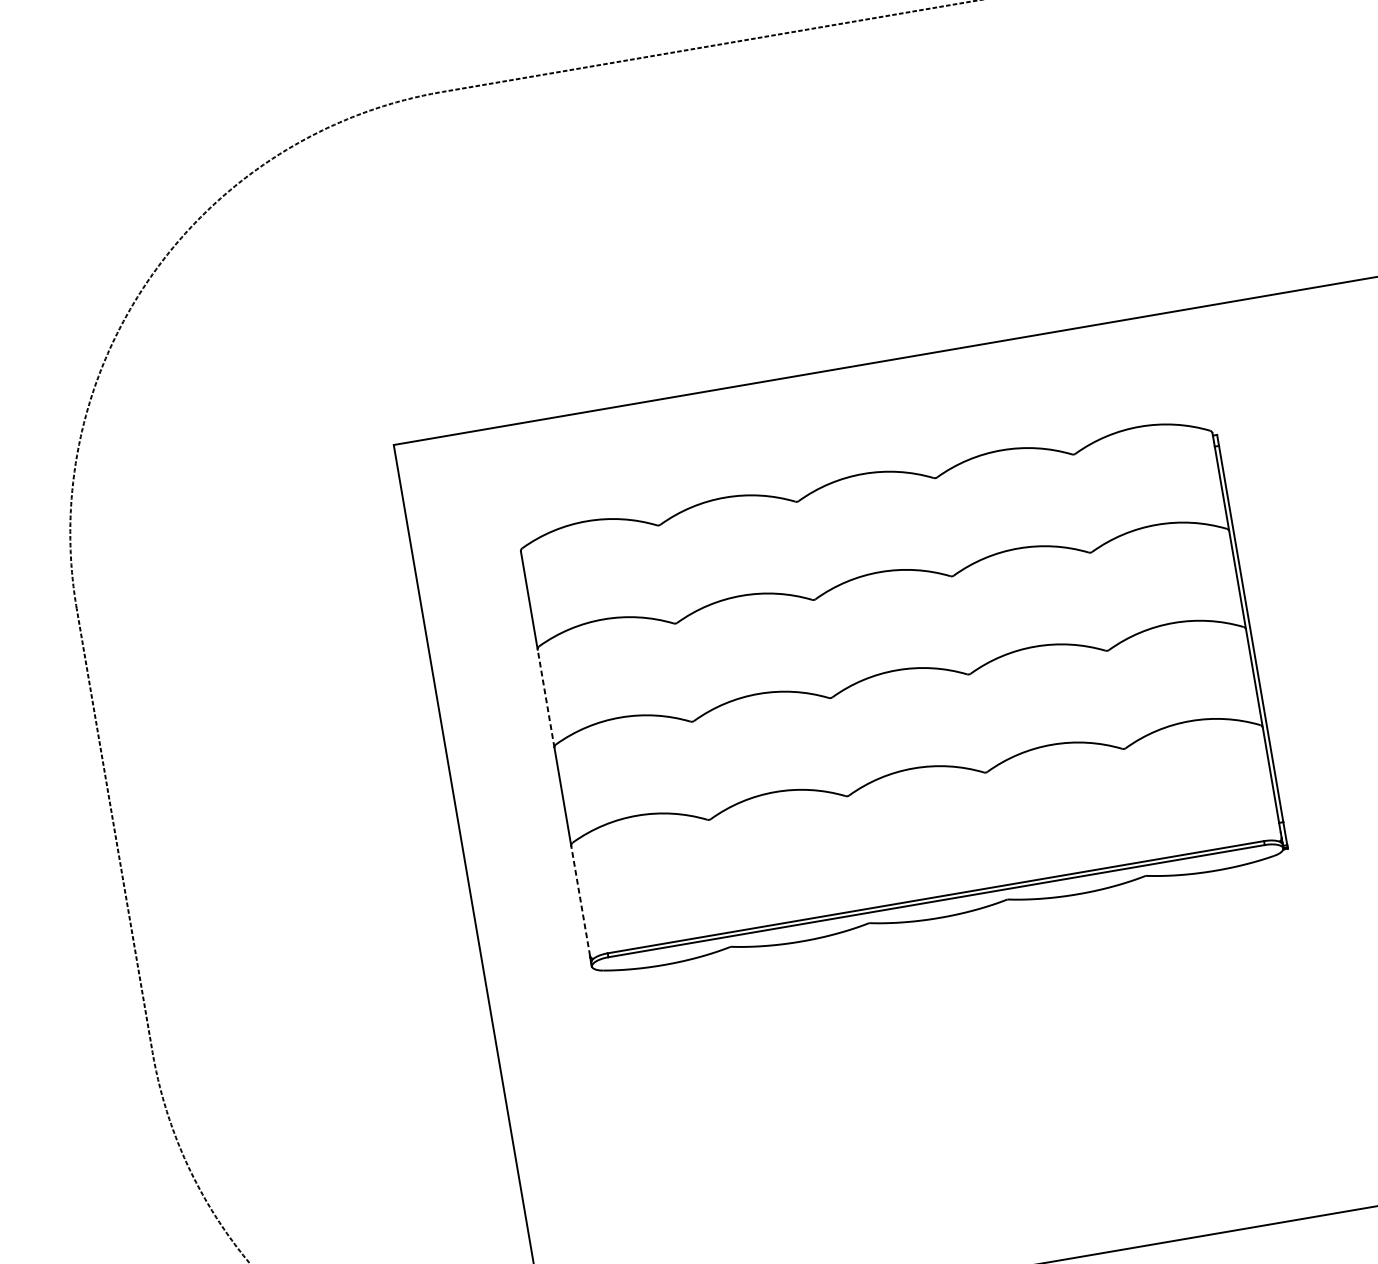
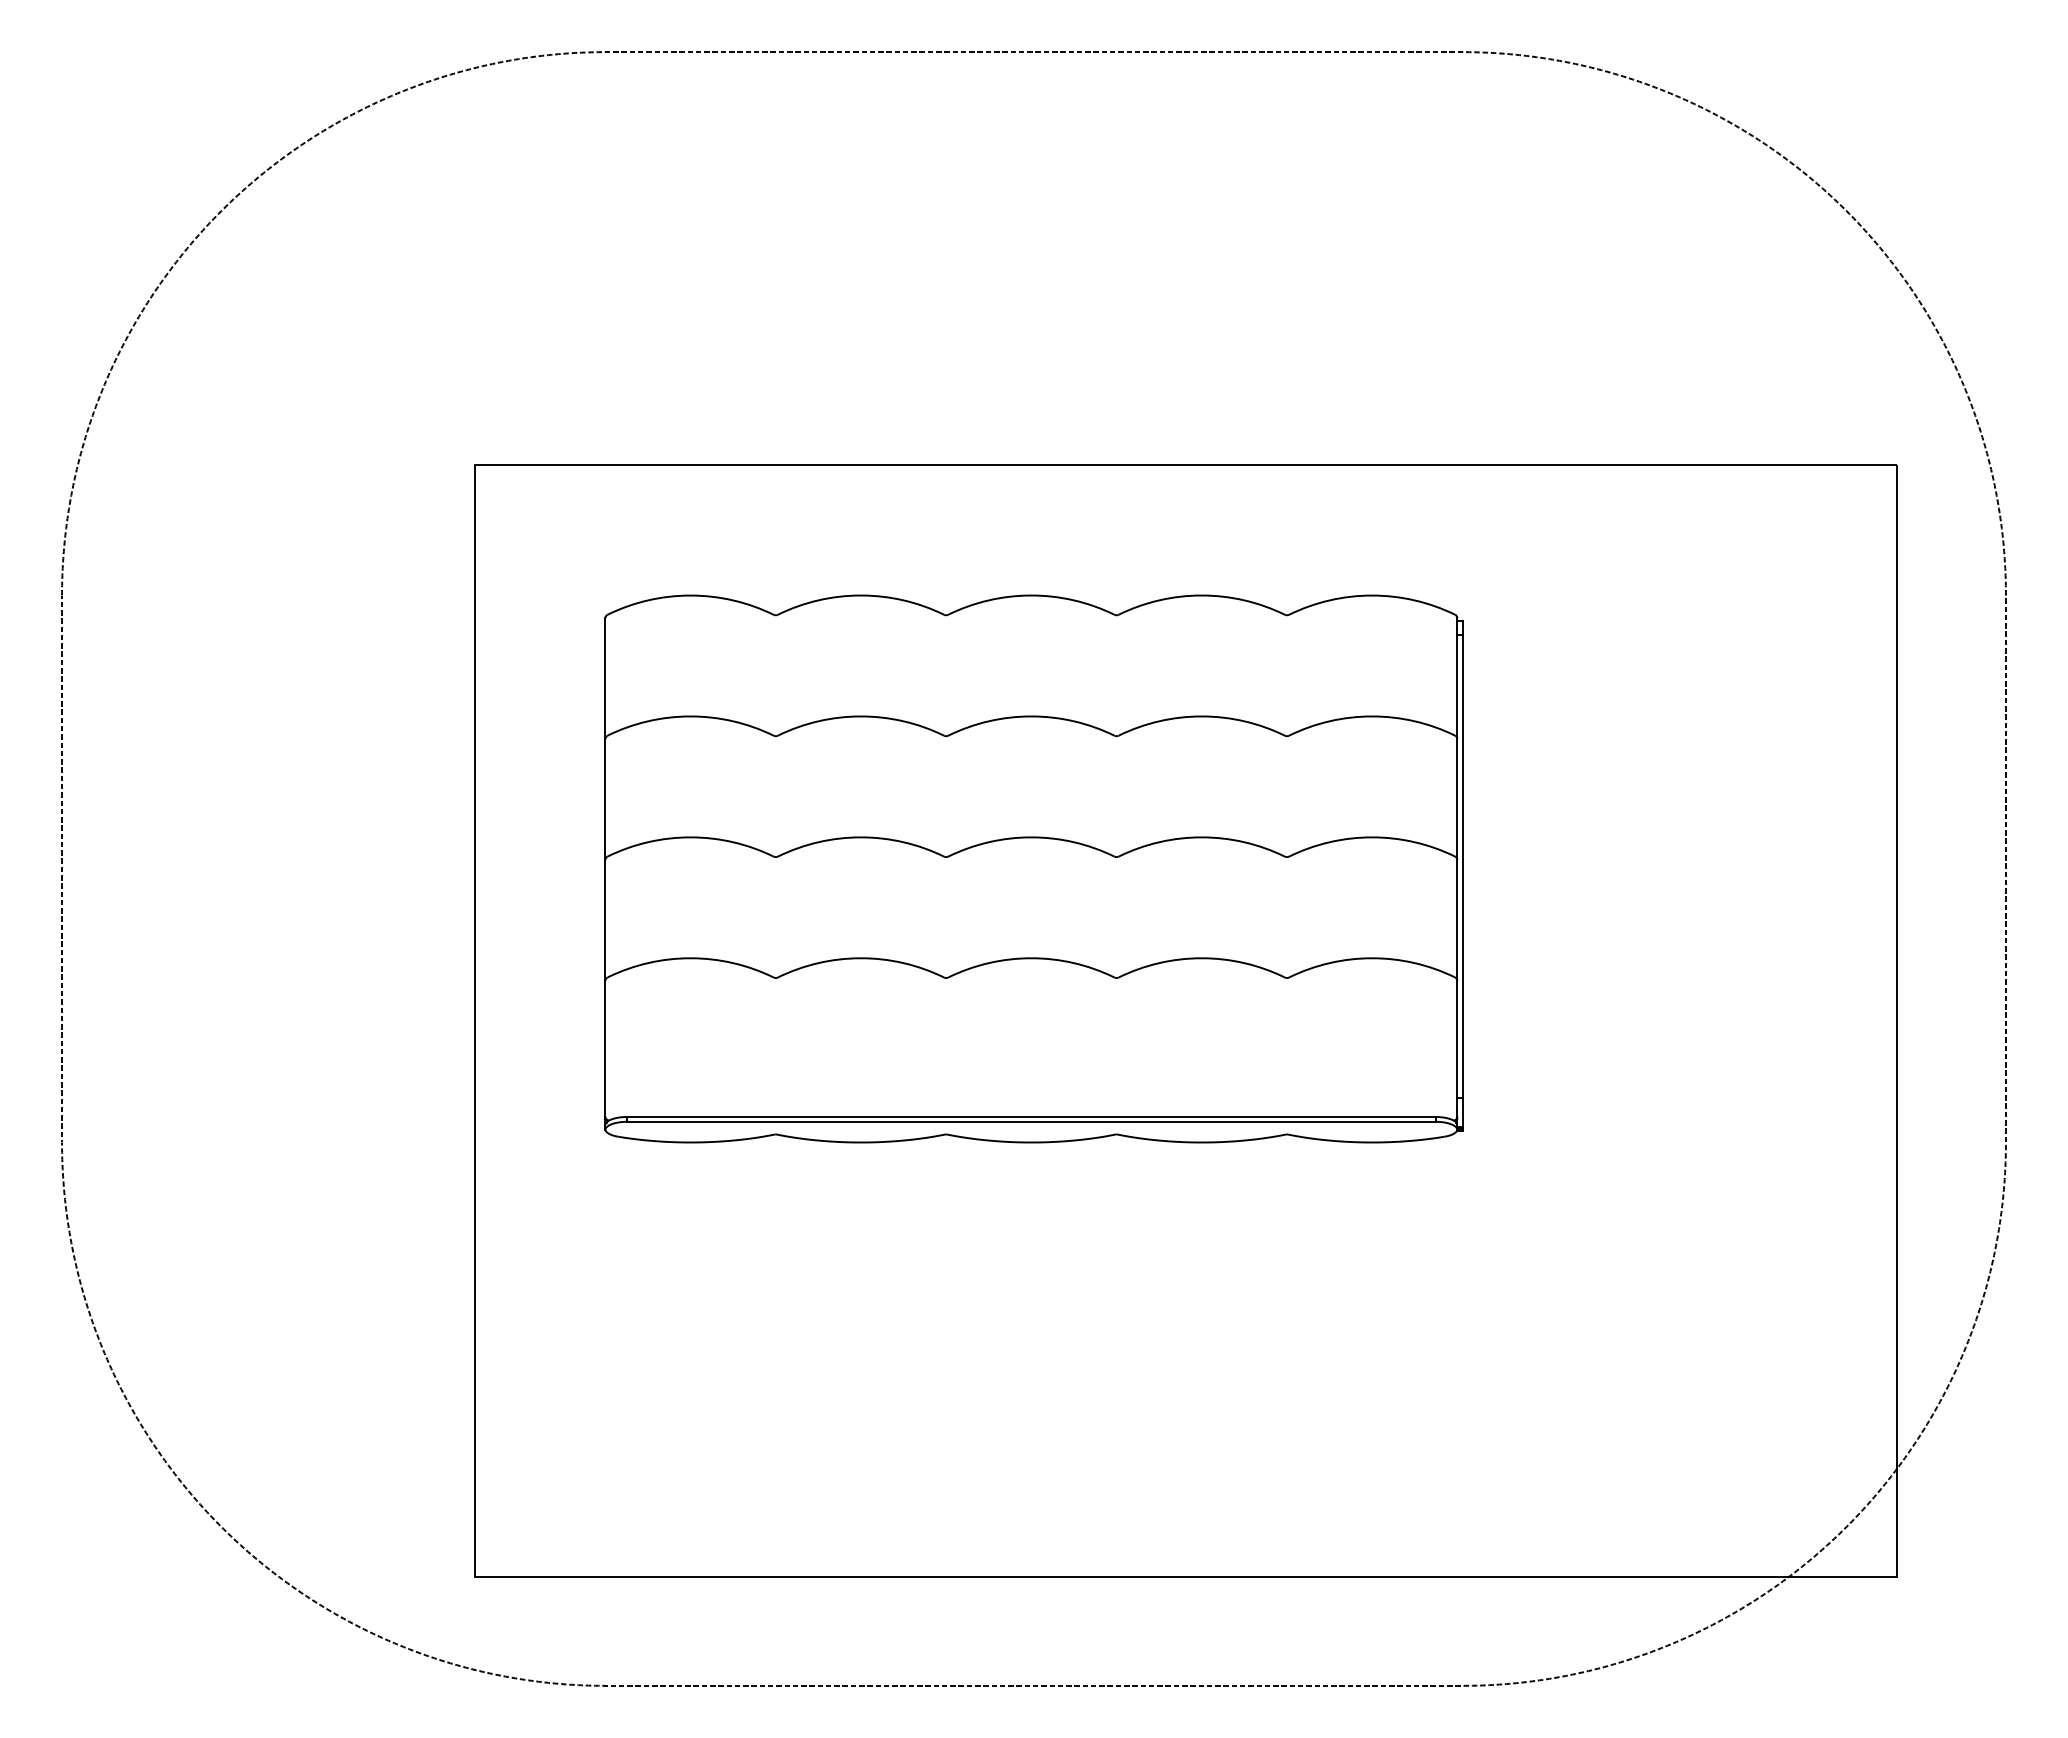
line: (546, 698) -> (605, 799), dashed -> solid
line: (580, 900) -> (605, 1048), dashed -> solid

